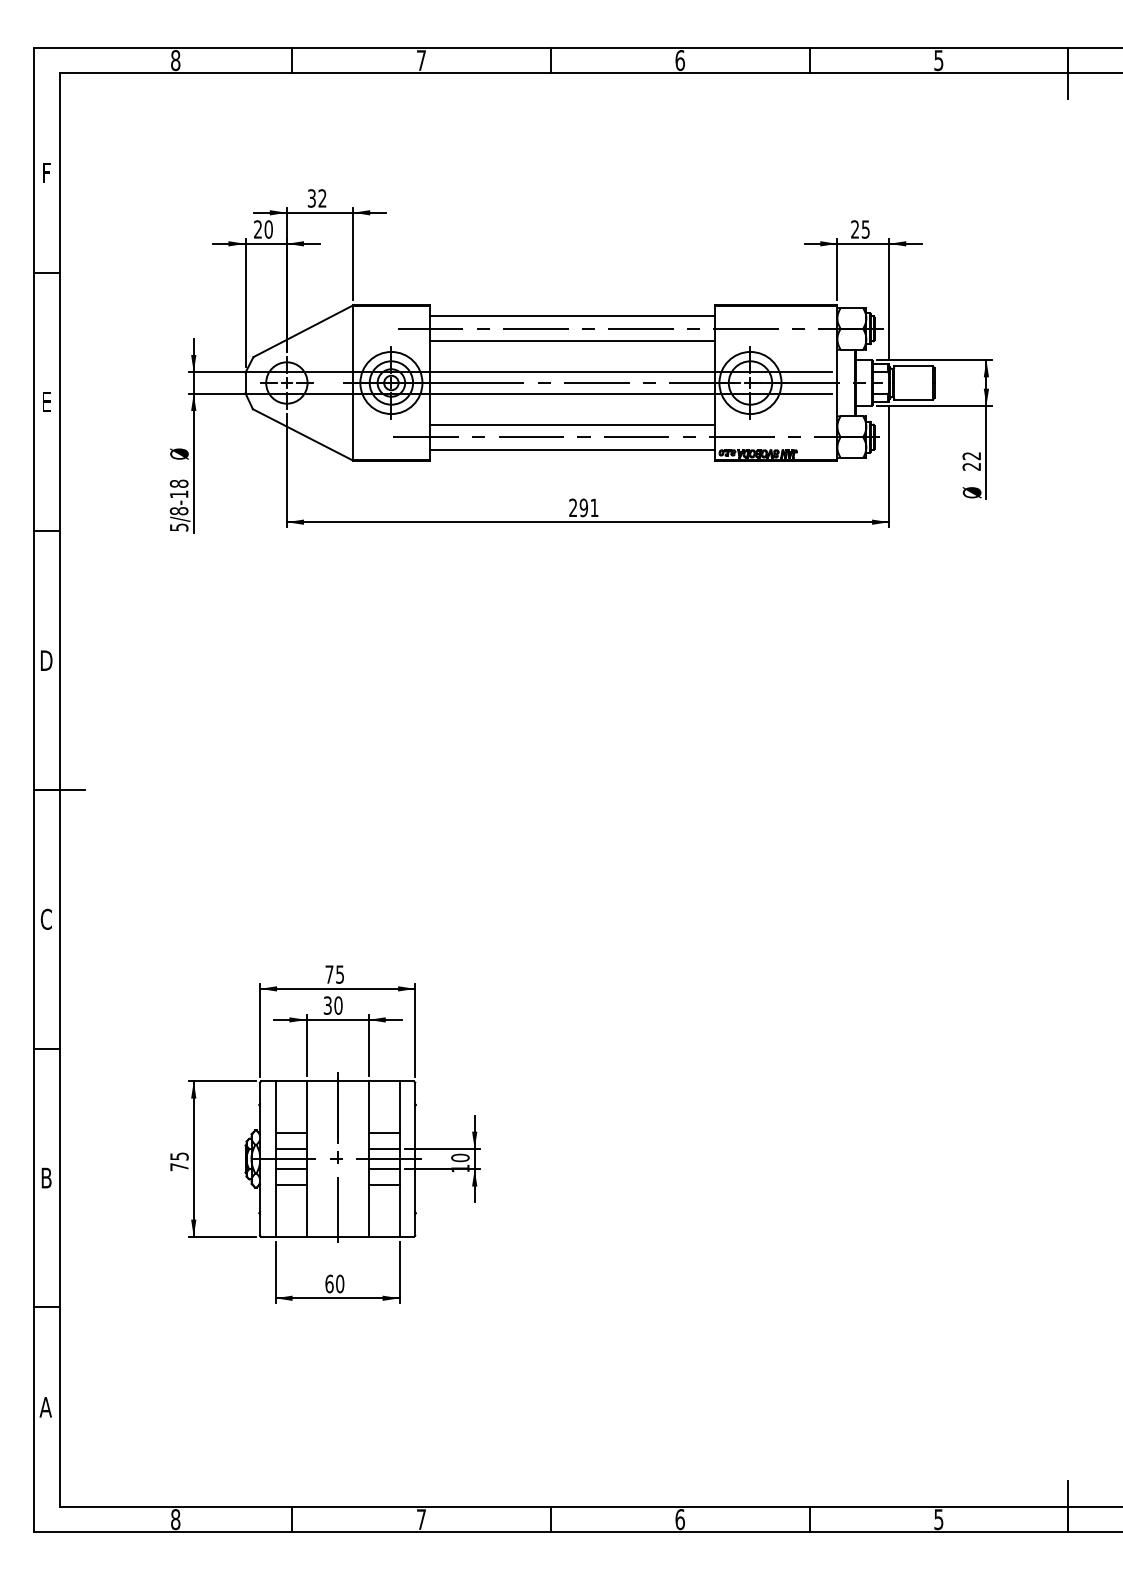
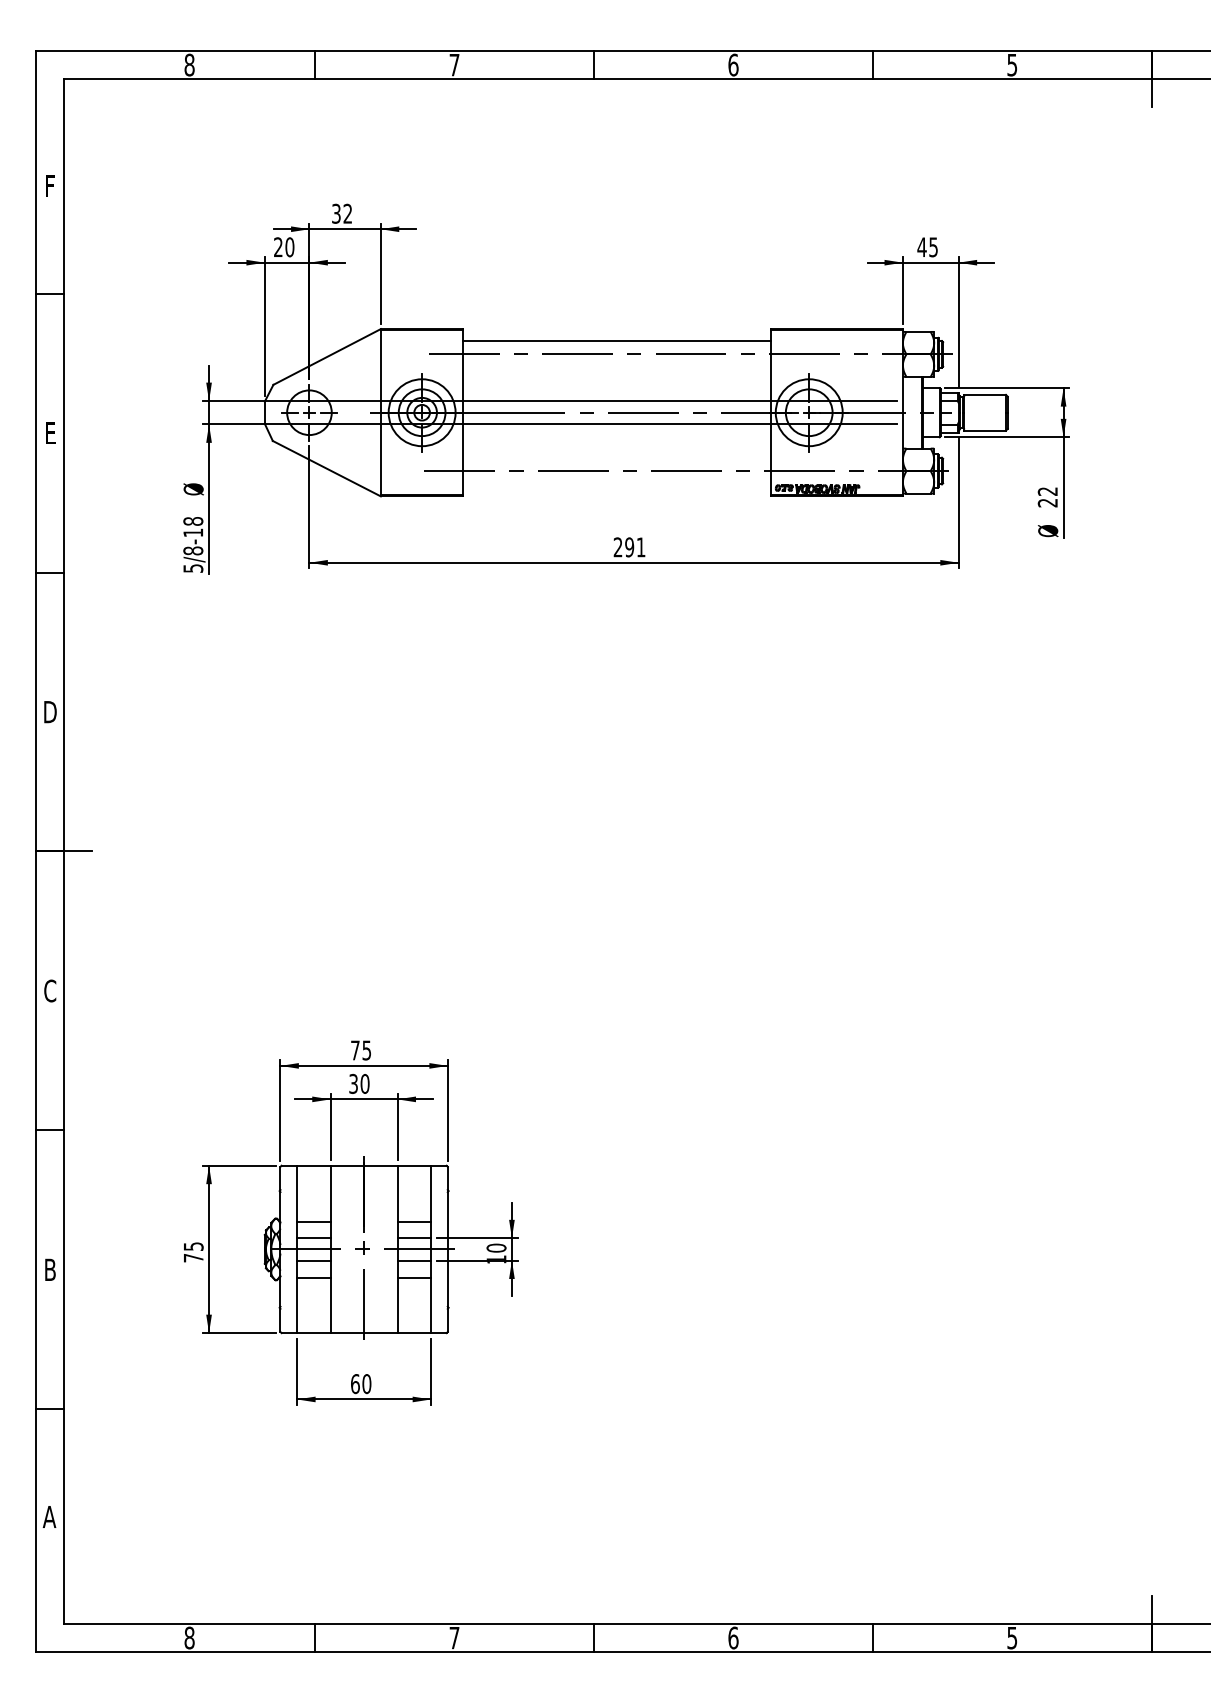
text: (854, 228) -> (921, 246), 25 -> 45
line: (572, 341) -> (617, 367), removed
line: (572, 424) -> (617, 457), removed
line: (572, 449) -> (617, 484), removed

